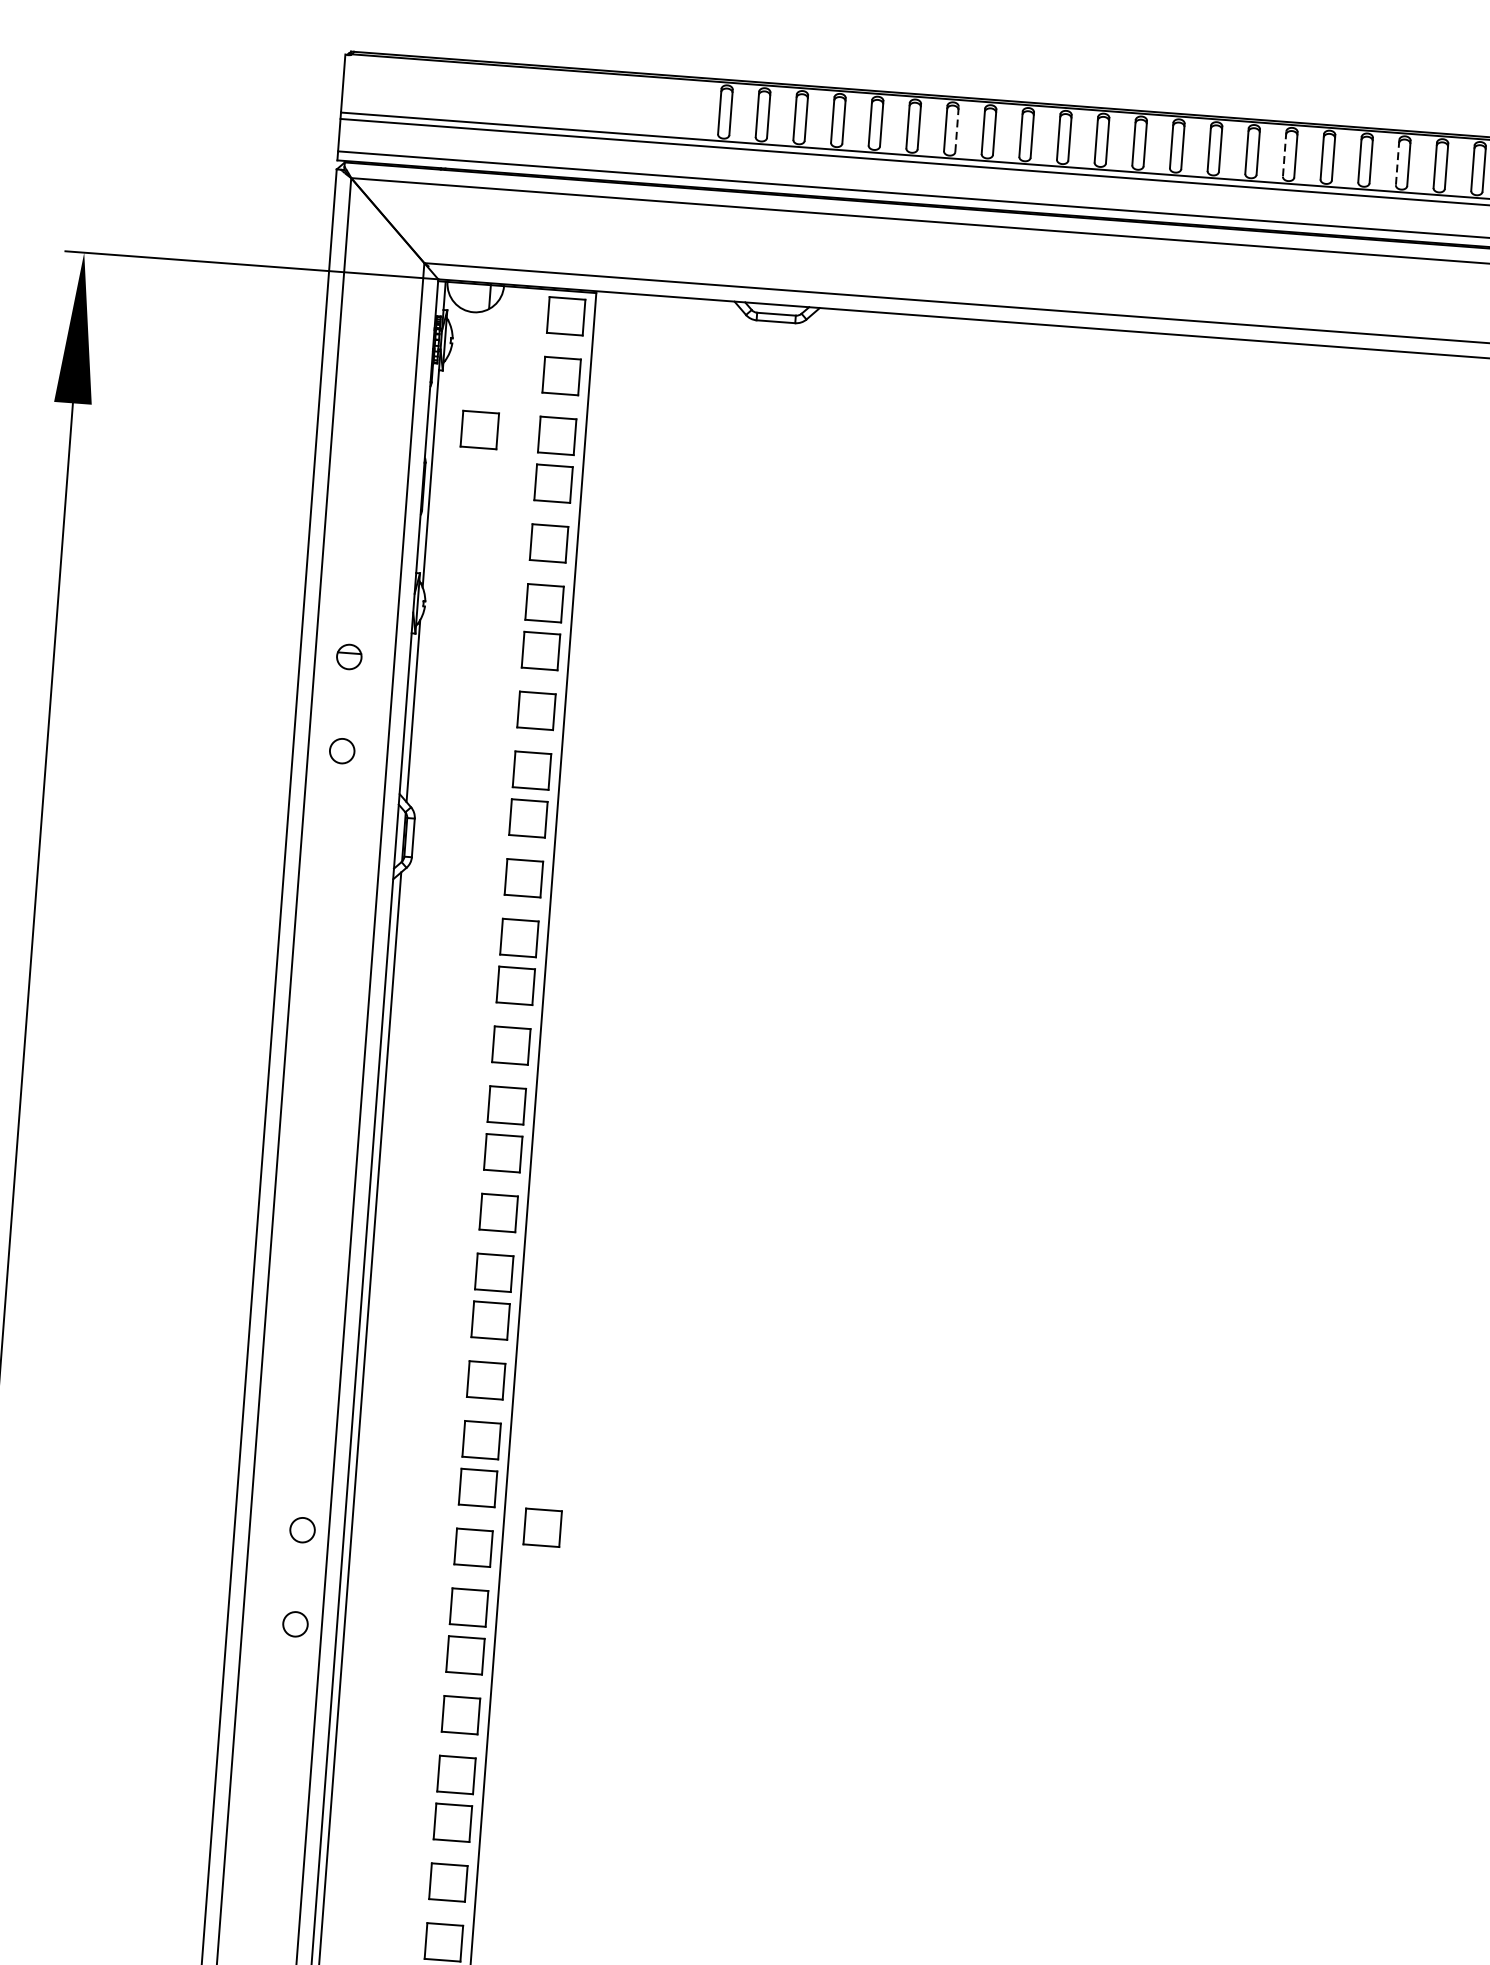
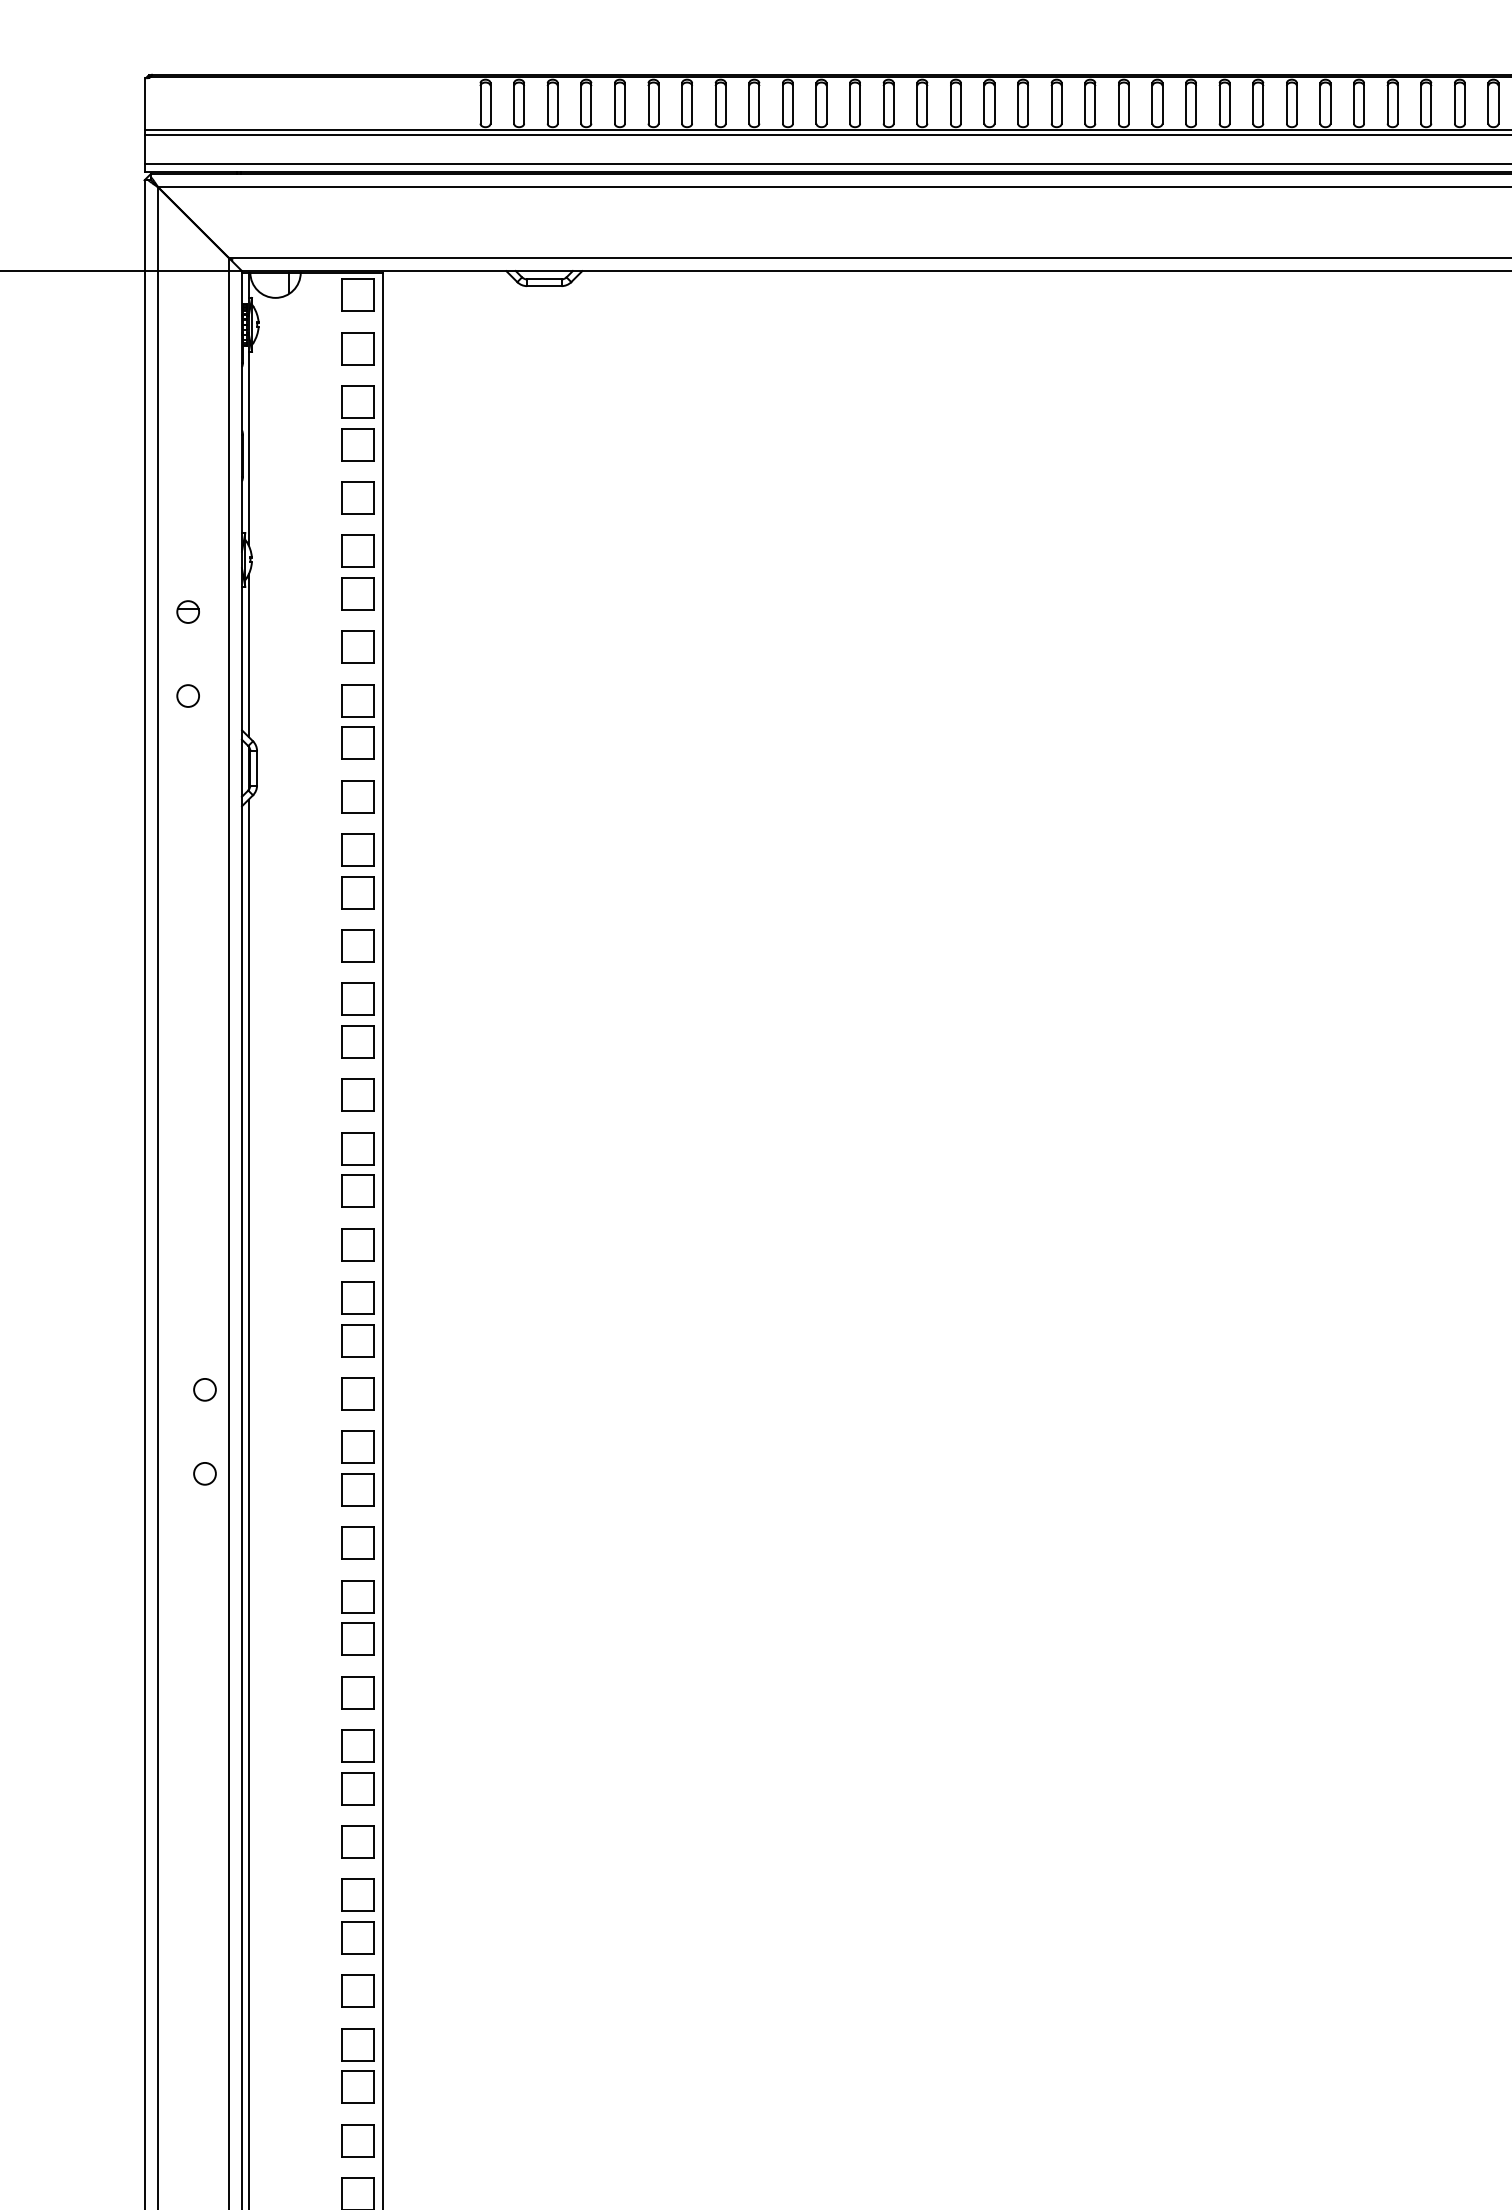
line: (957, 128) -> (692, 102), dashed -> solid
line: (1284, 154) -> (984, 103), dashed -> solid
line: (1397, 162) -> (1085, 103), dashed -> solid
part: (479, 429) -> (288, 401), removed
part: (542, 1527) -> (417, 1371), removed

